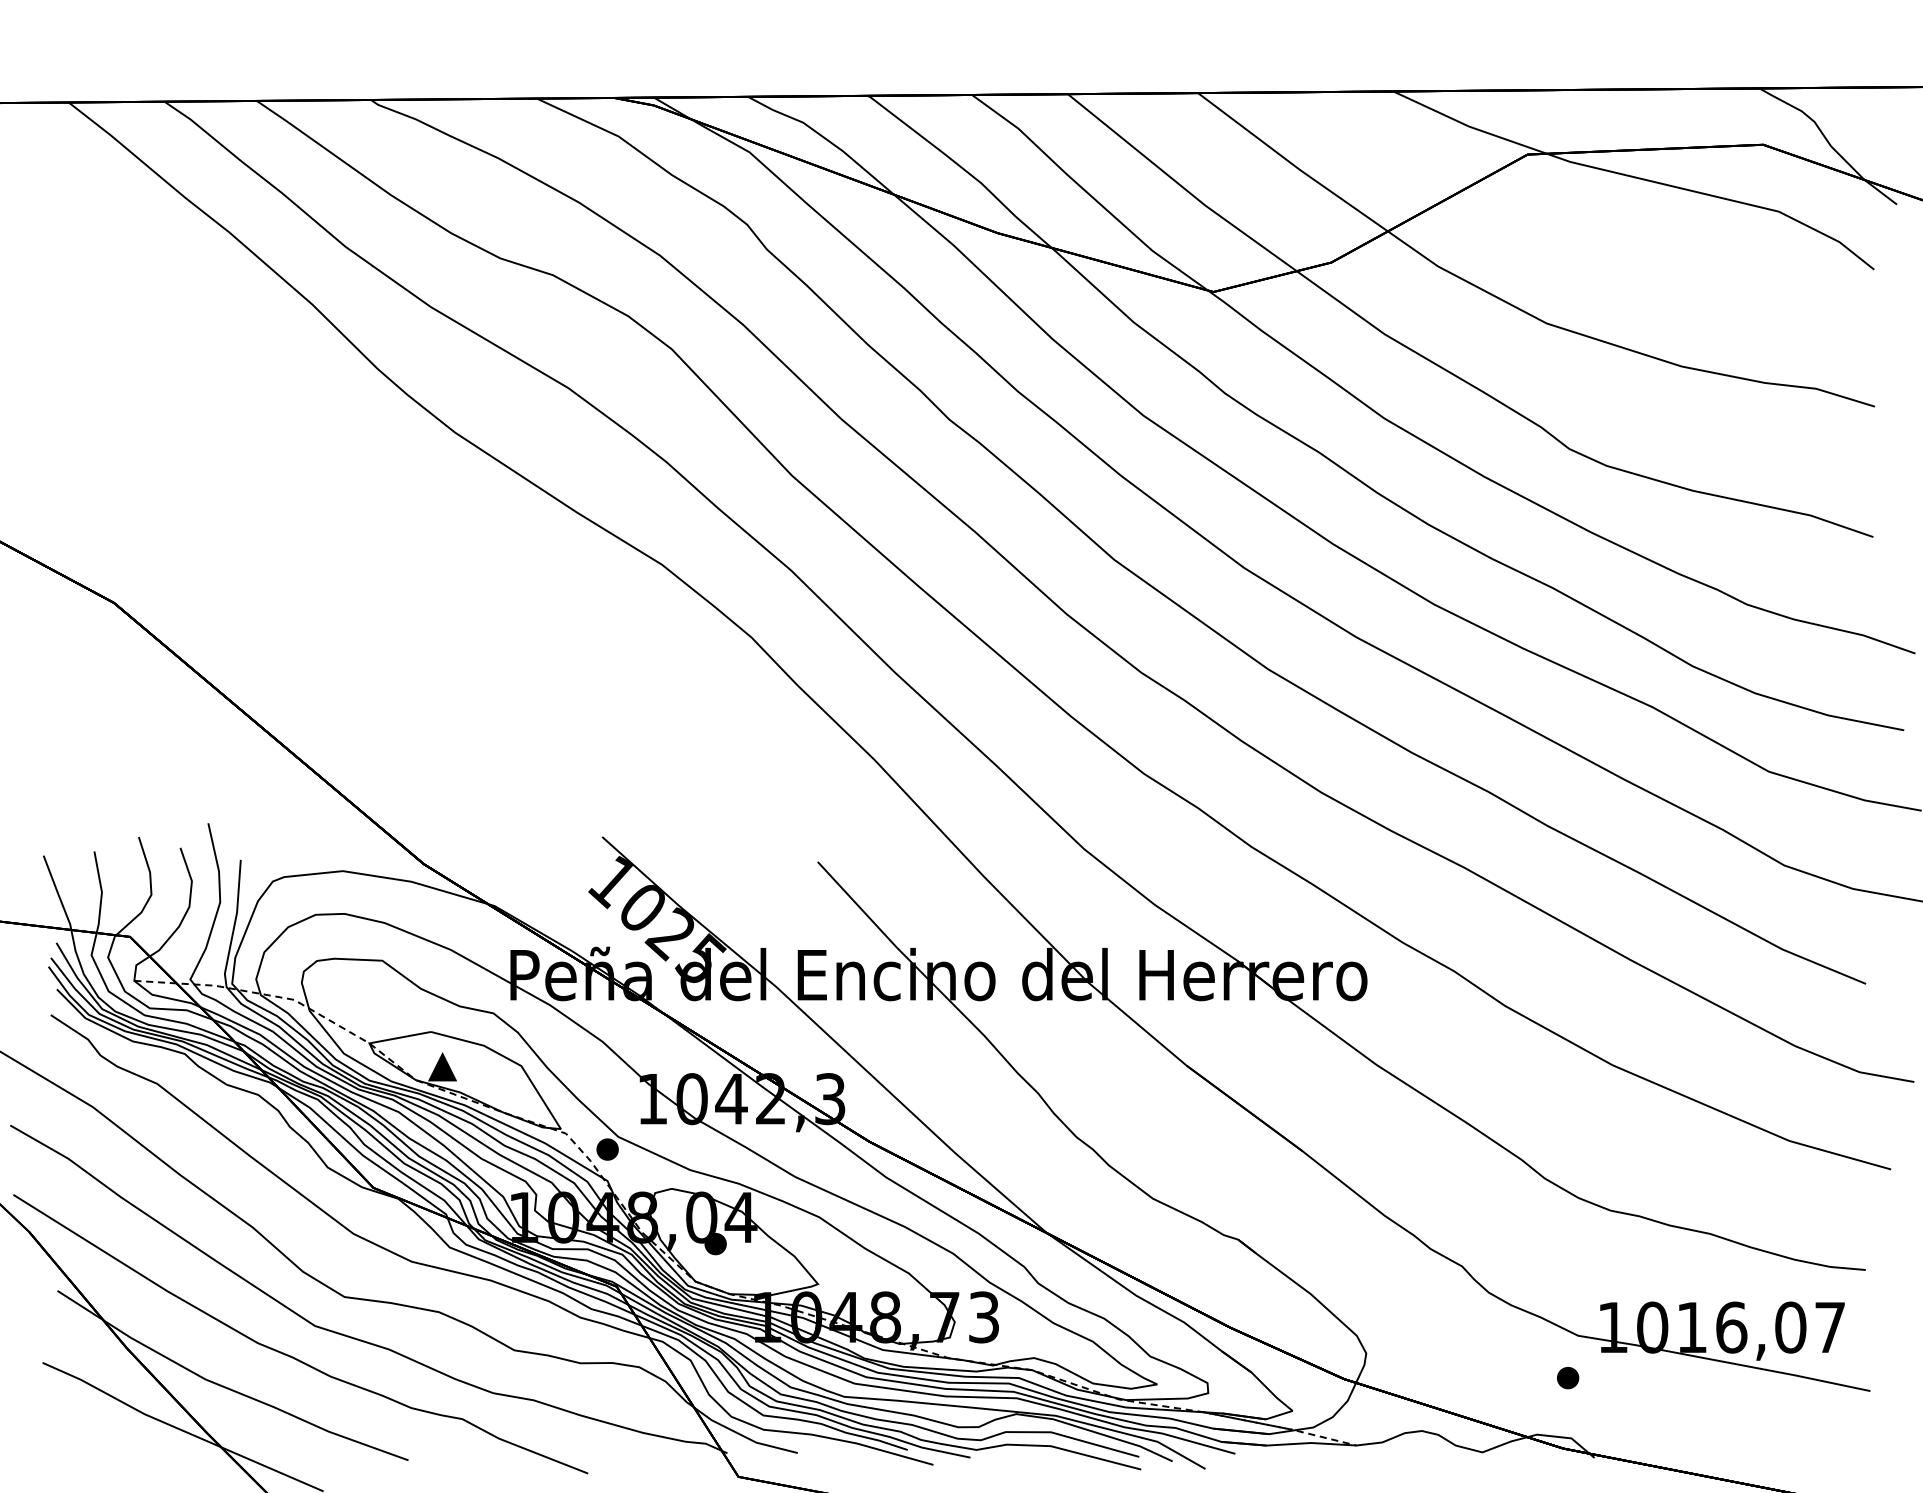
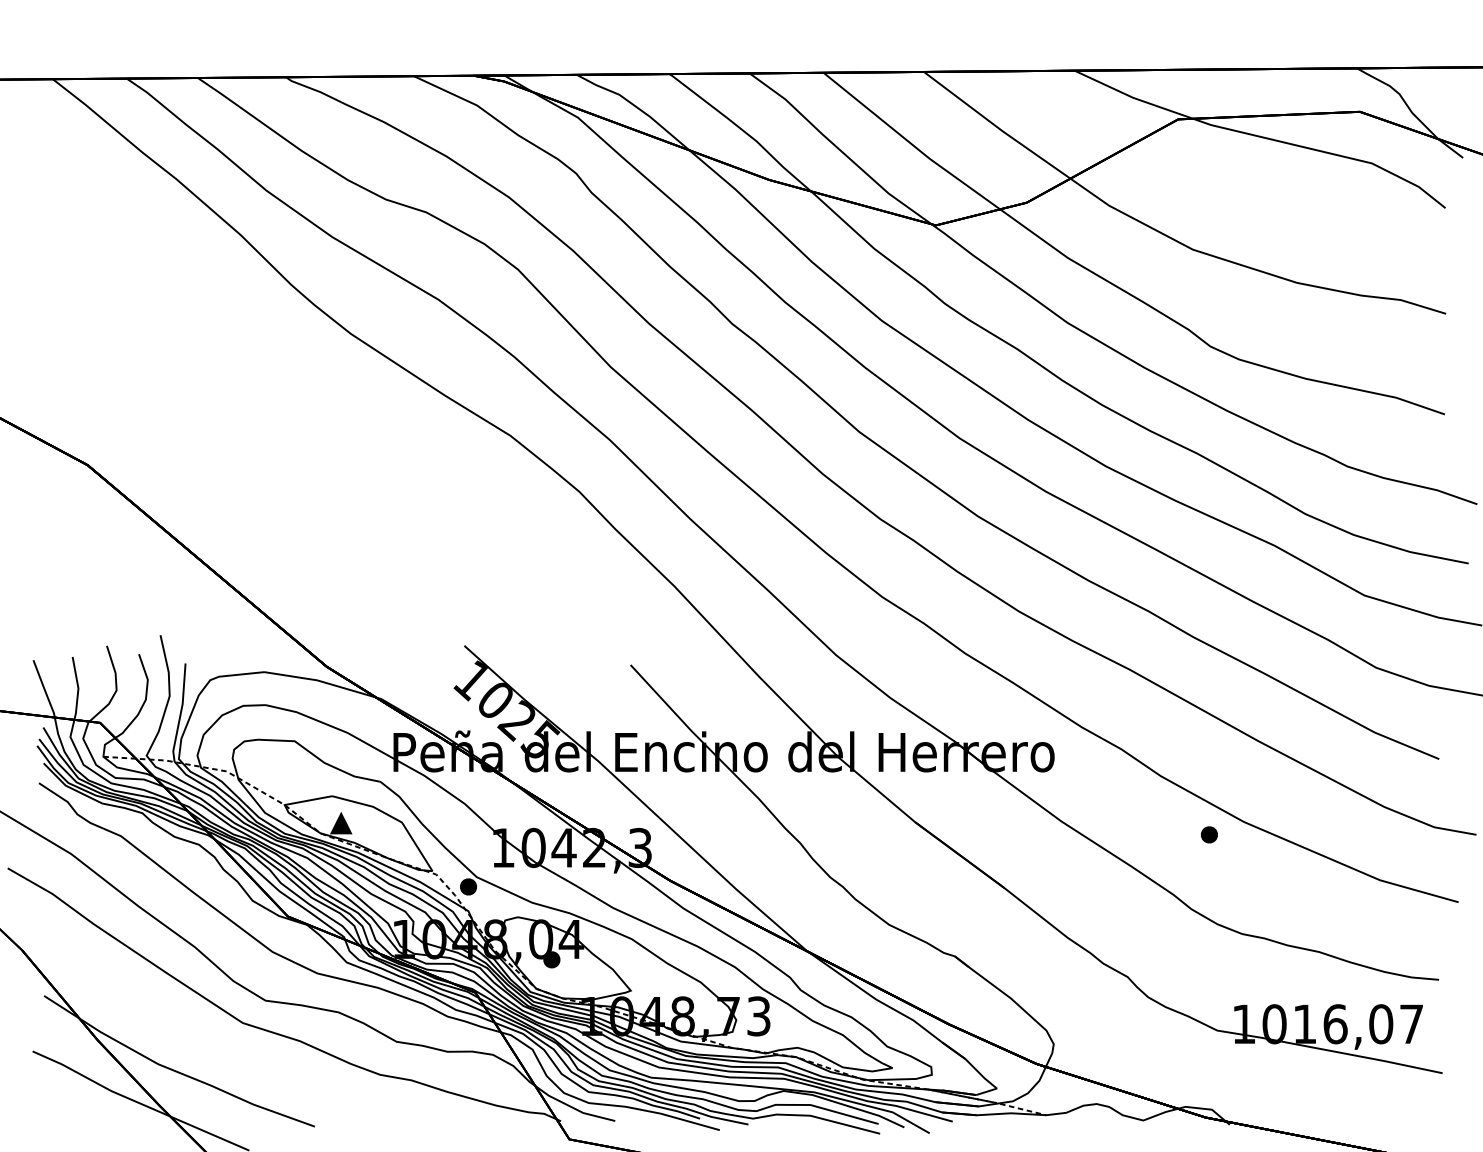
curve: (293, 1356) -> (226, 1046), removed
part: (1568, 1378) -> (1209, 835), moved

